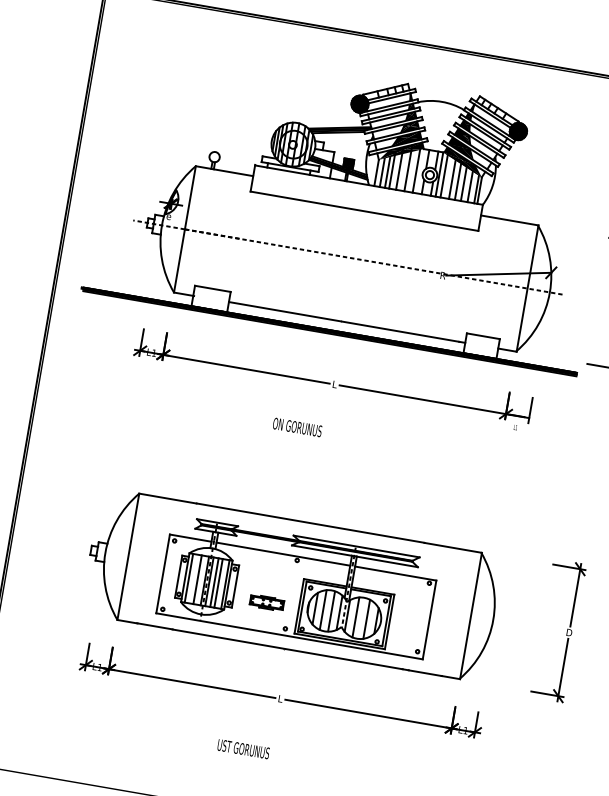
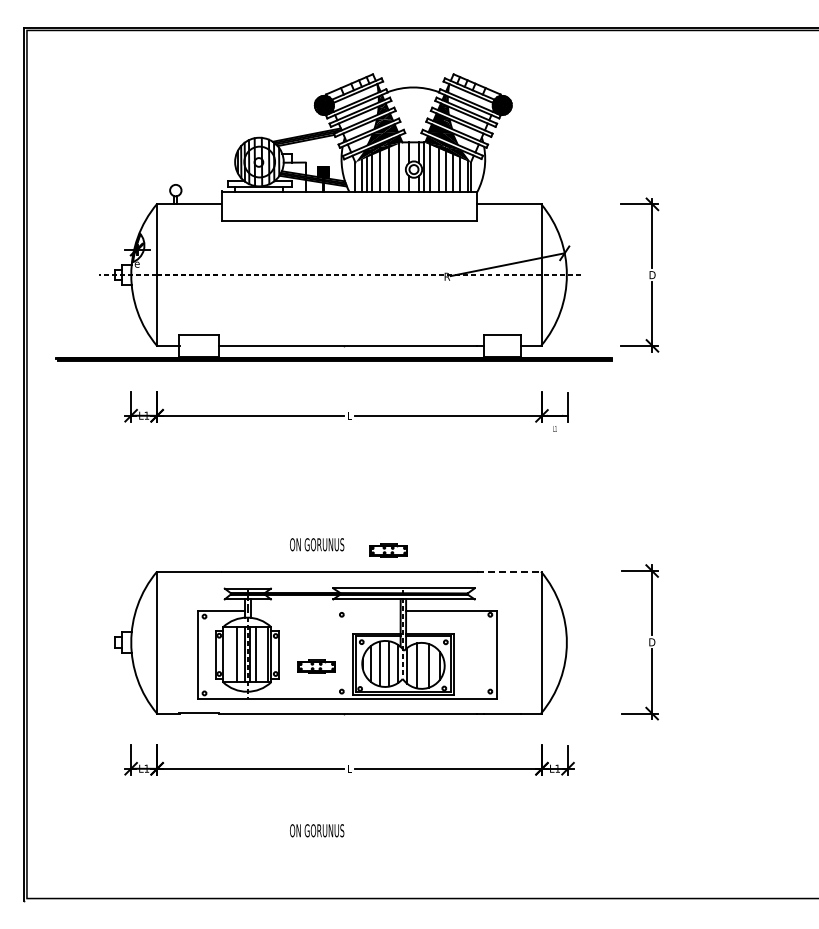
text: (297, 427) -> (317, 544), moved
part: (348, 510) -> (388, 550), added
line: (454, 547) -> (510, 571), solid -> dashed
line: (283, 554) -> (325, 610), removed
line: (189, 578) -> (227, 654), removed
line: (218, 583) -> (260, 654), removed
text: (243, 748) -> (318, 830), UST GORUNUS -> ON GORUNUS

